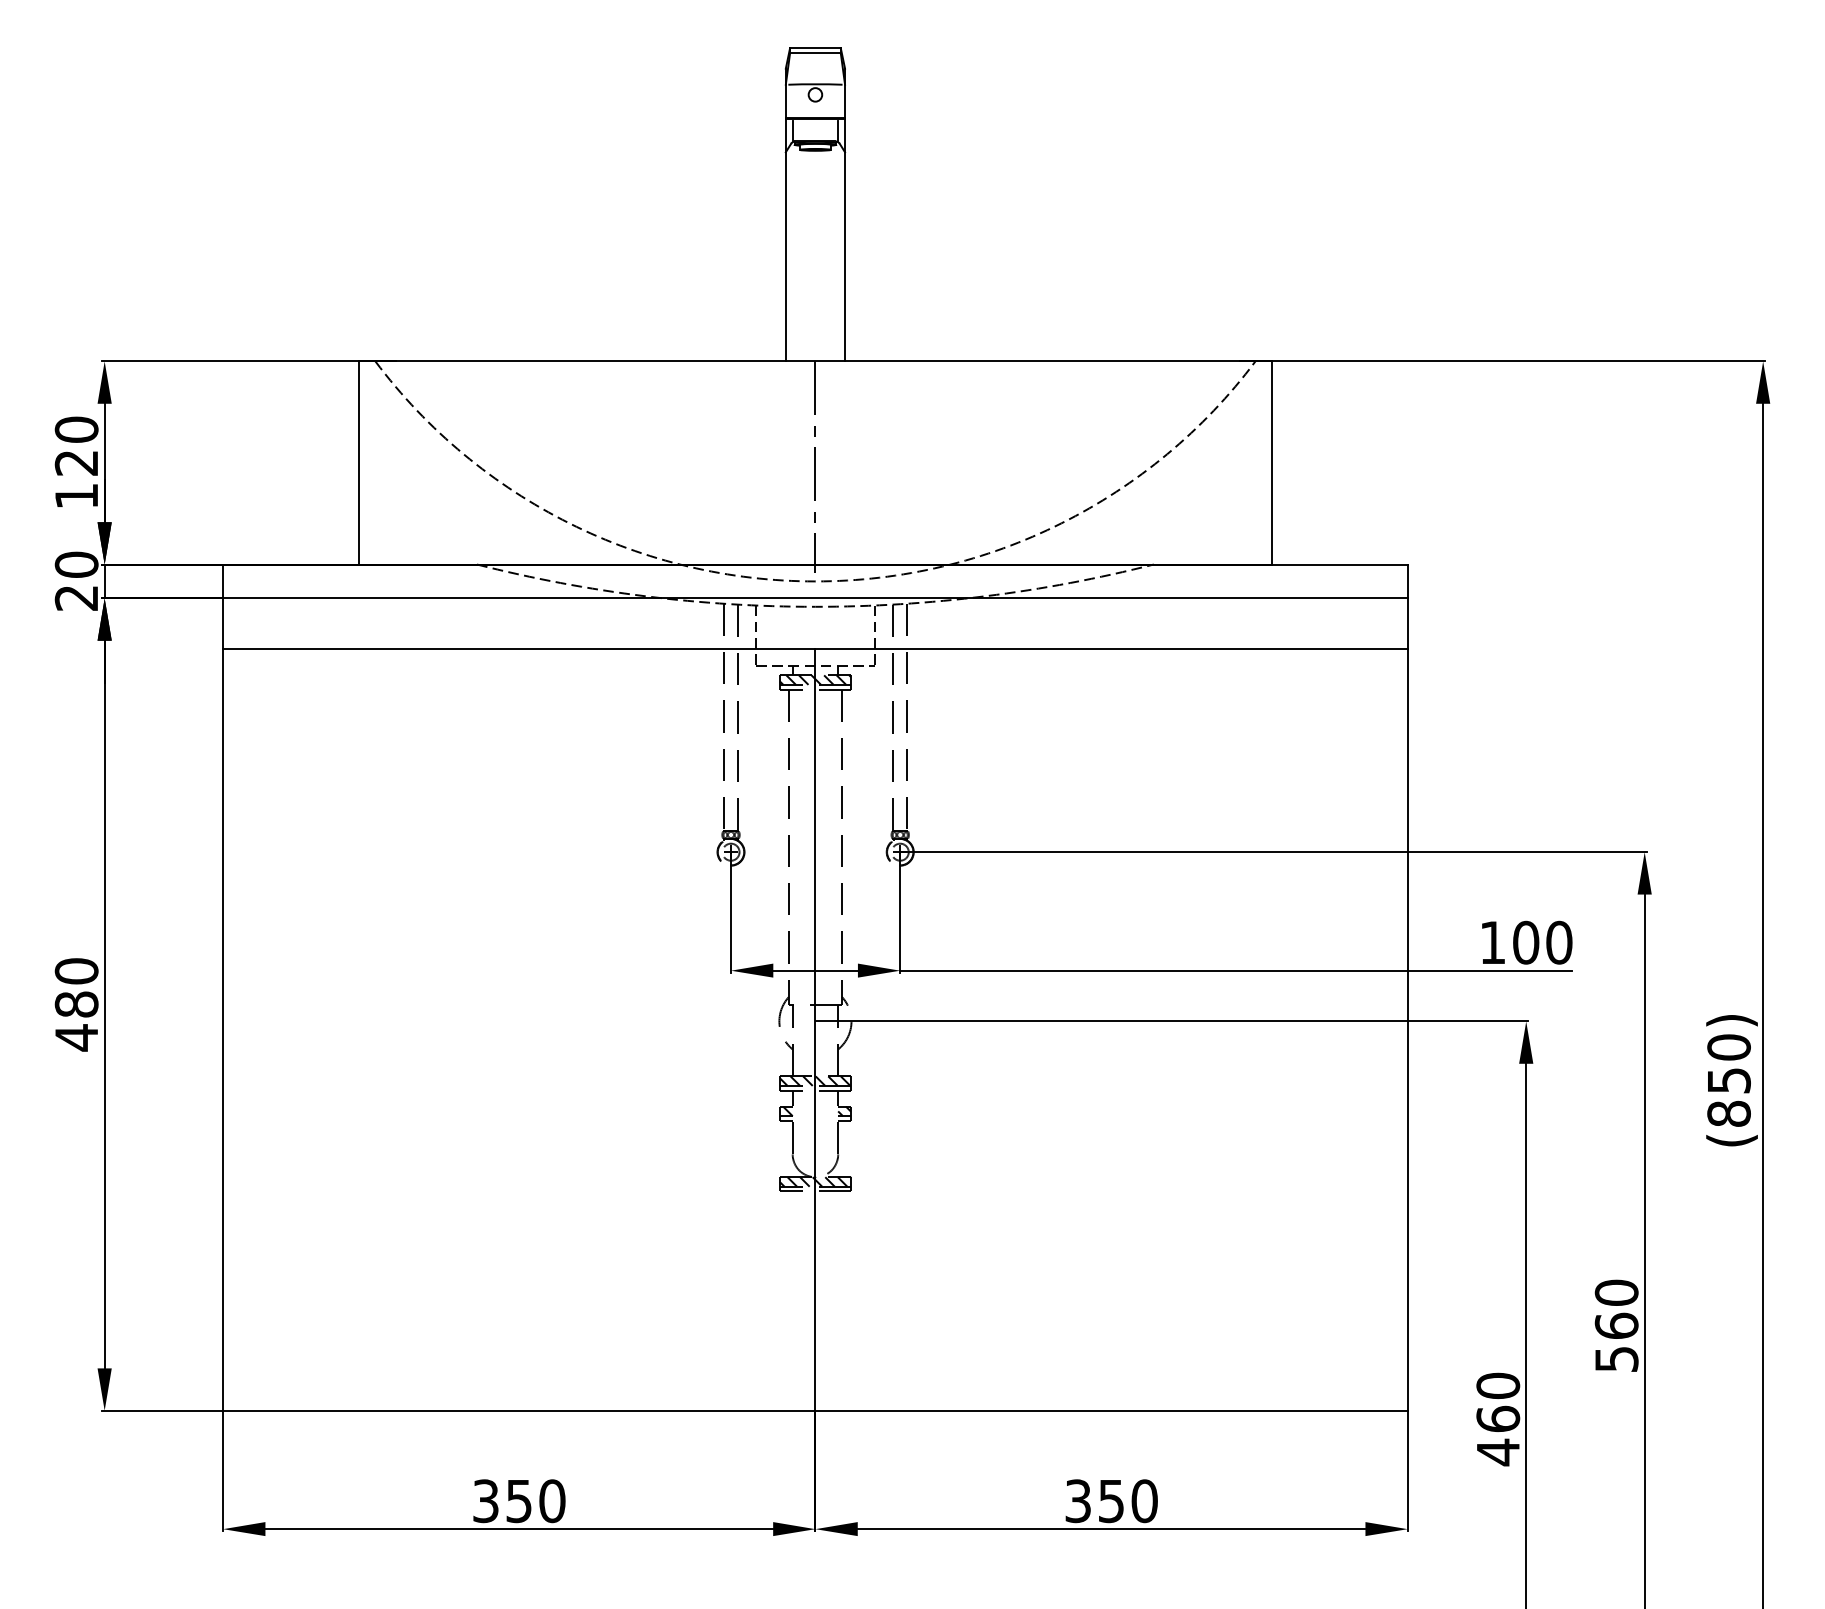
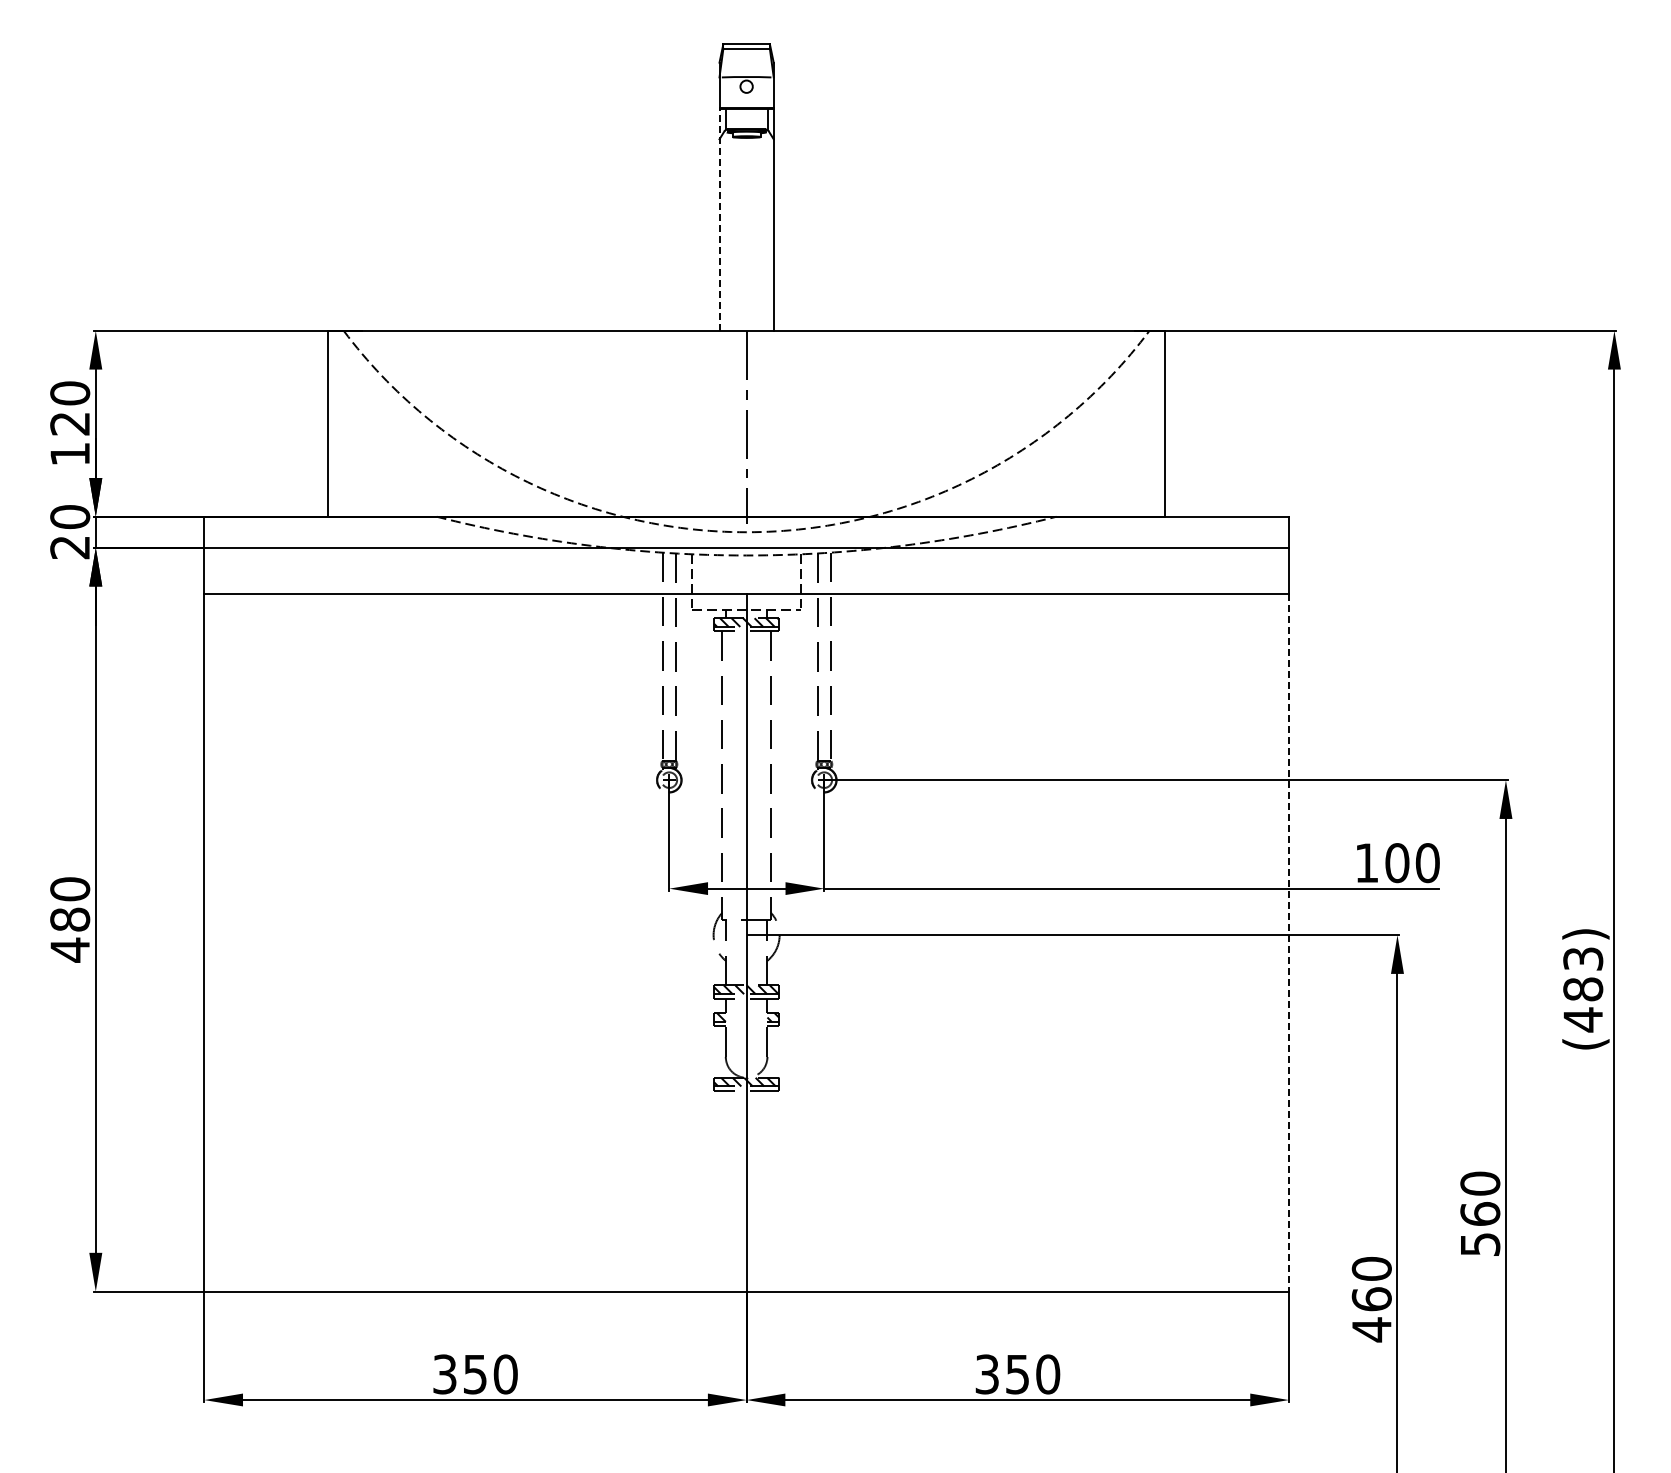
line: (785, 240) -> (719, 220), solid -> dashed
line: (1407, 1029) -> (1288, 942), solid -> dashed
text: (1729, 1080) -> (1583, 989), (850) -> (483)

